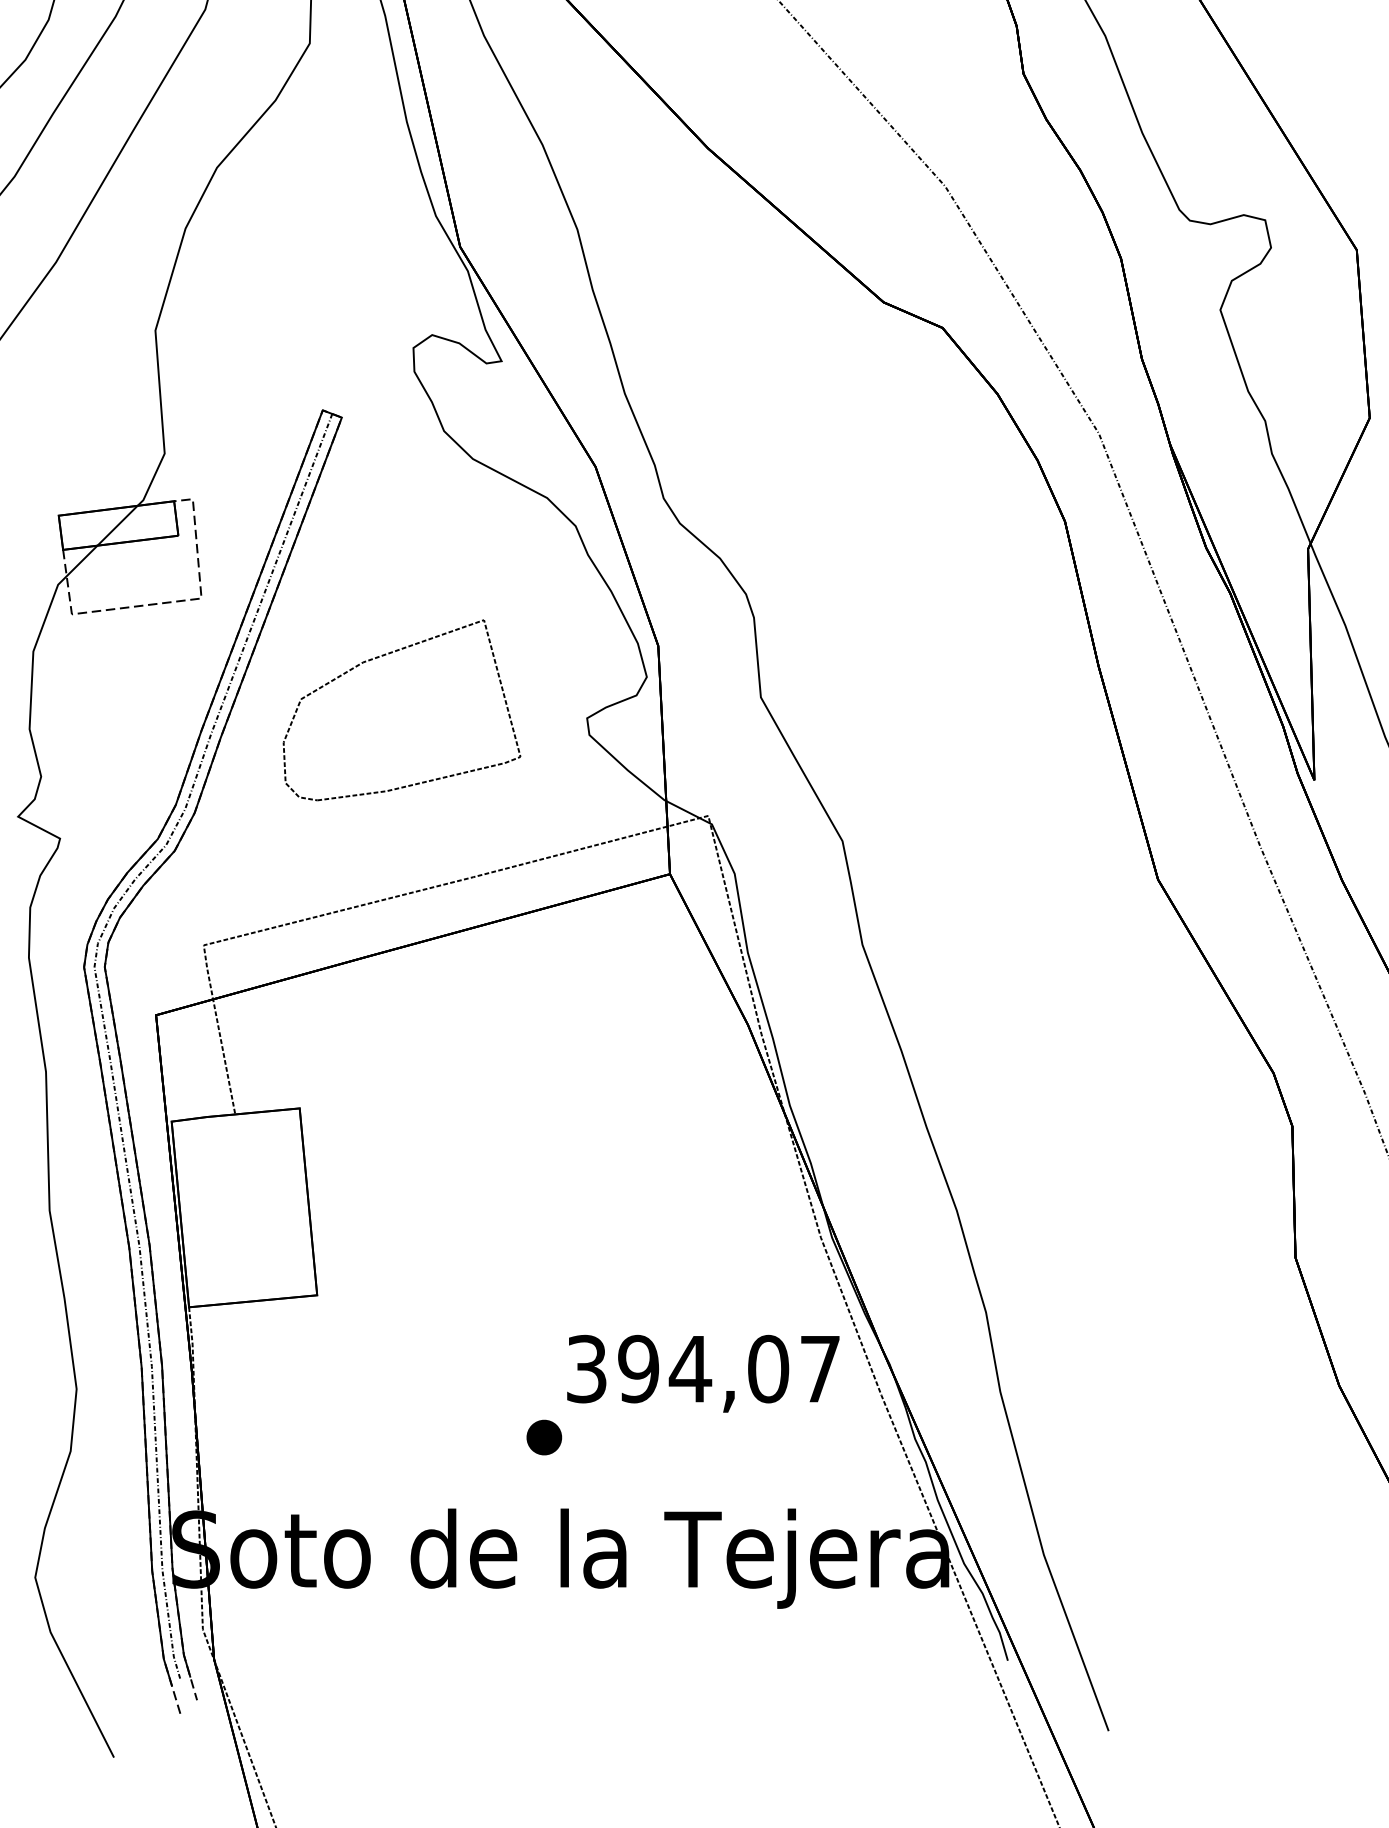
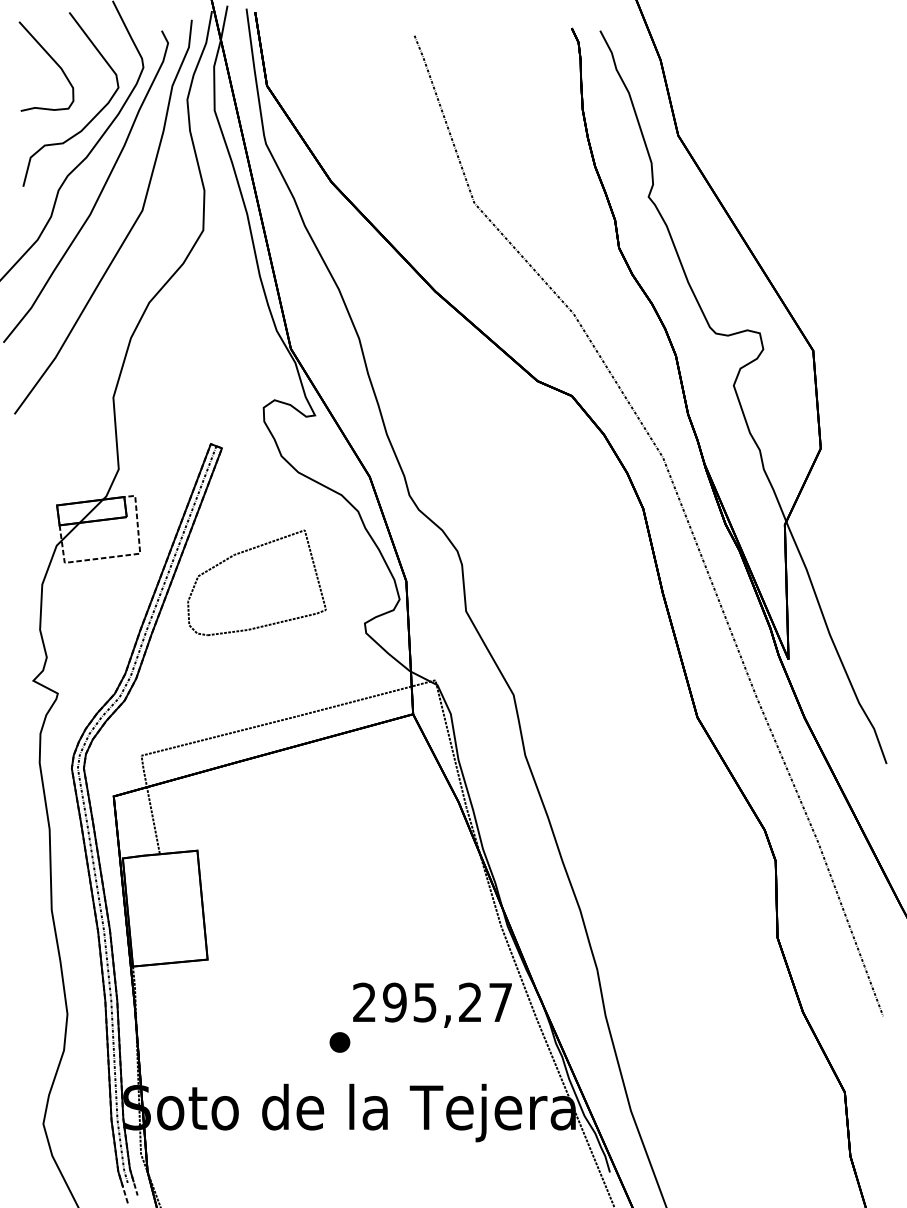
part: (385, 656) -> (247, 551), moved
text: (677, 1368) -> (417, 1002), 394,07 -> 295,27

